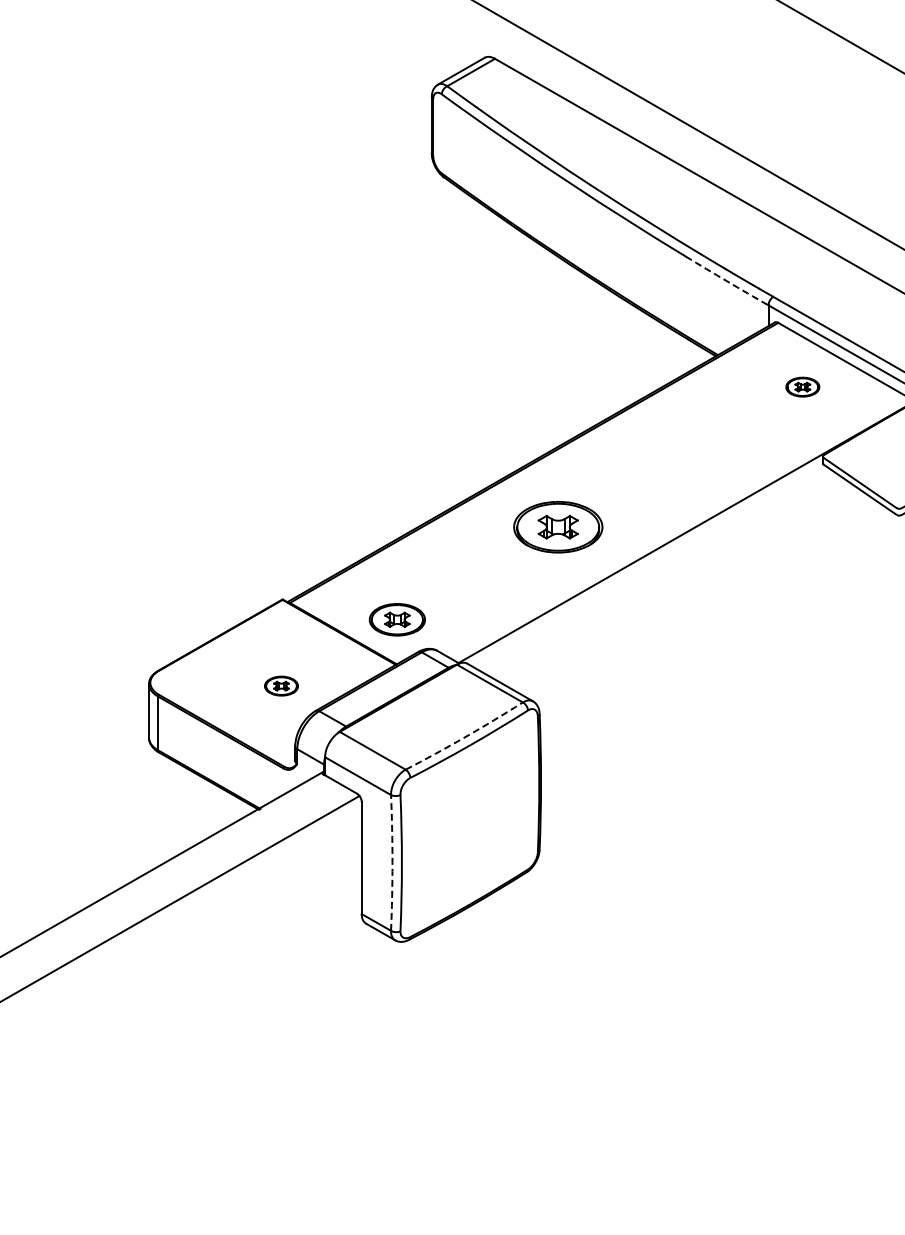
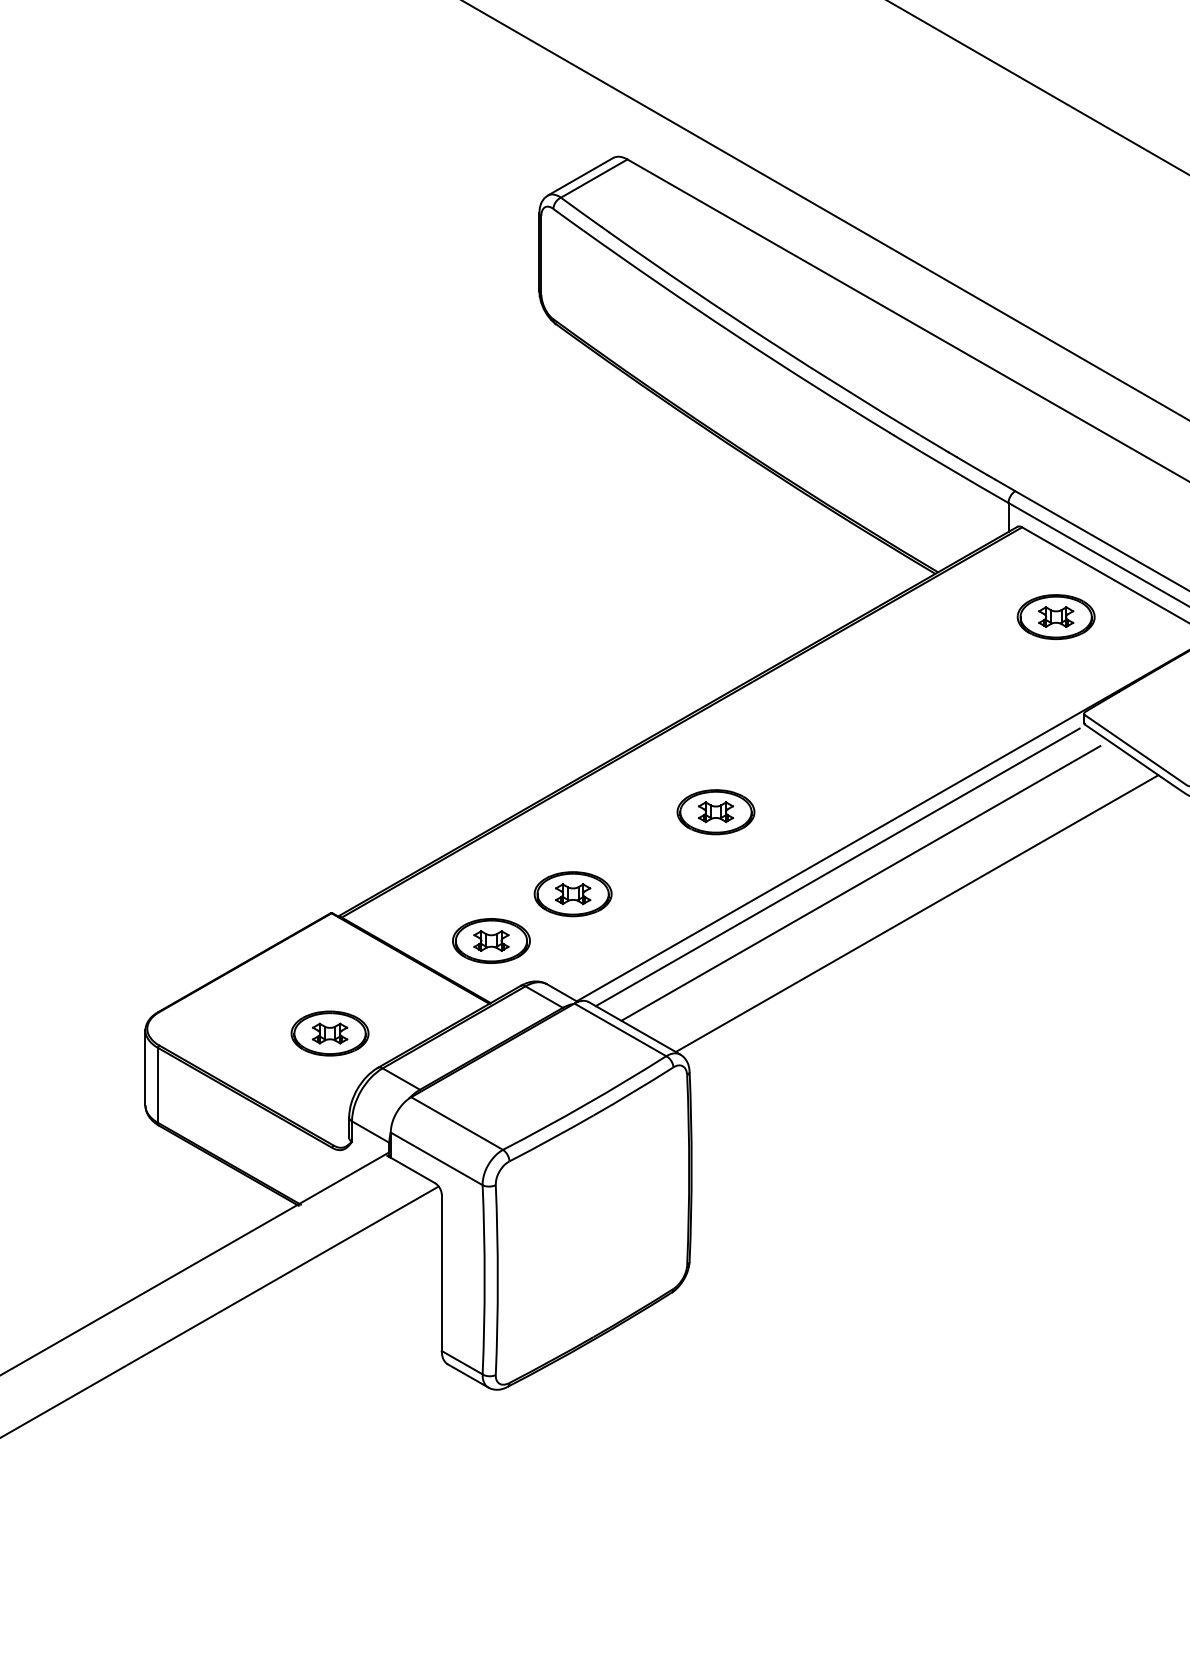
arc: (727, 281) -> (951, 469), dashed -> solid
part: (802, 386) -> (1055, 615), size x1.67
part: (558, 527) -> (715, 812), size x0.62
line: (645, 566) -> (837, 866), added
line: (662, 578) -> (860, 883), added
part: (455, 585) -> (572, 893), added
line: (702, 599) -> (916, 912), added
part: (281, 685) -> (330, 1032), size x1.67
arc: (465, 737) -> (586, 1105), dashed -> solid
arc: (392, 862) -> (484, 1279), dashed -> solid

